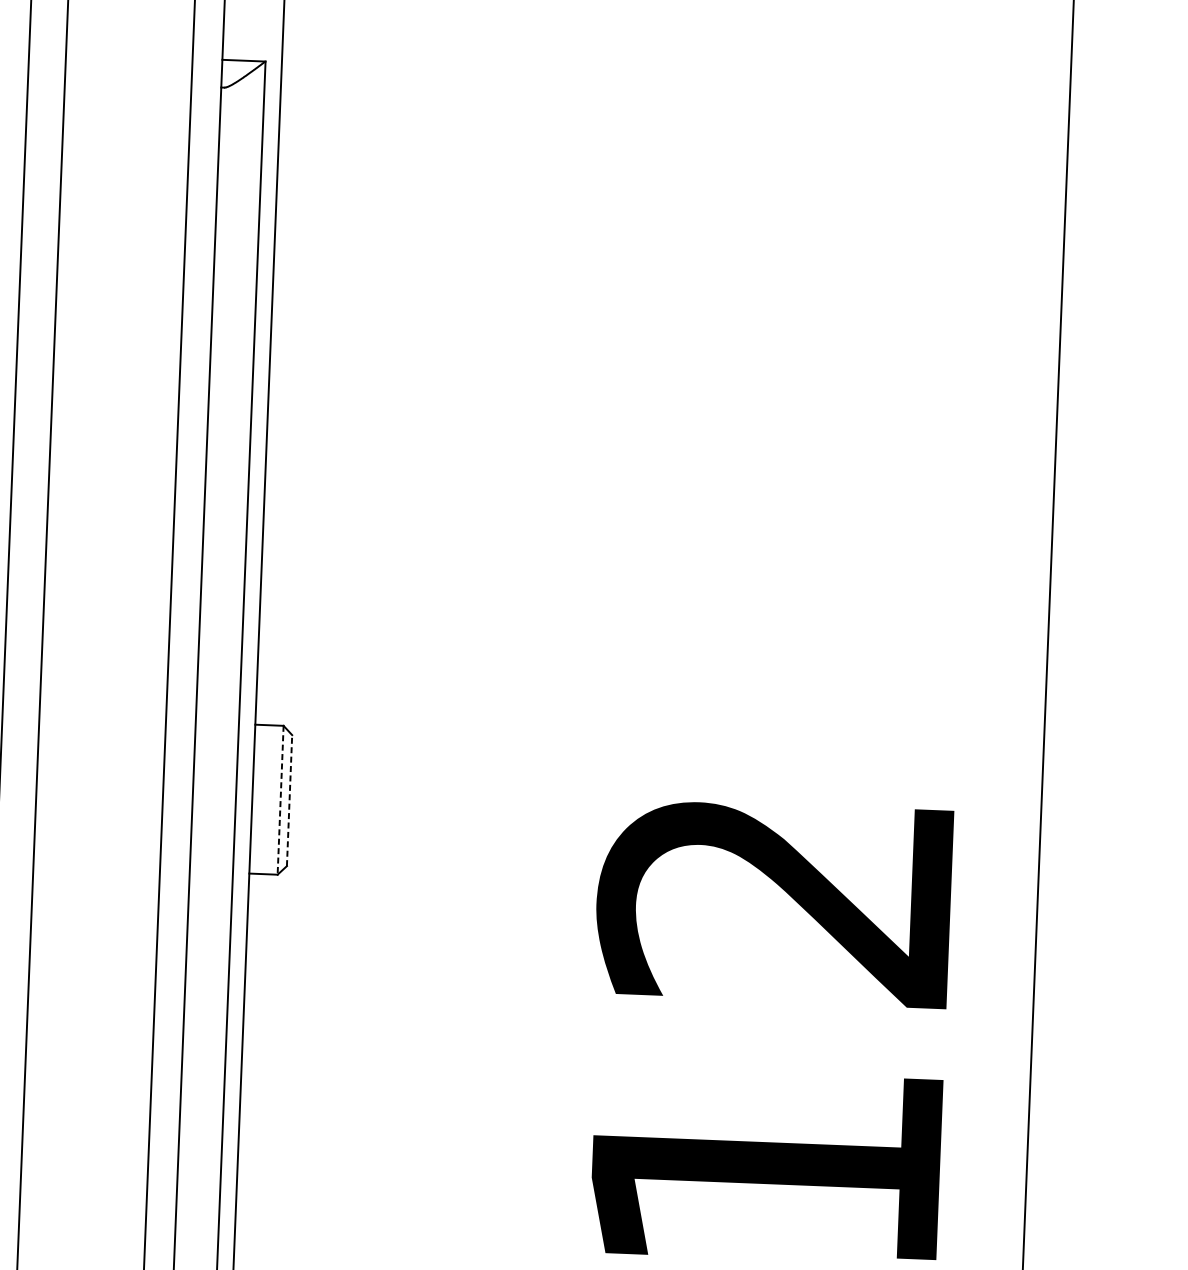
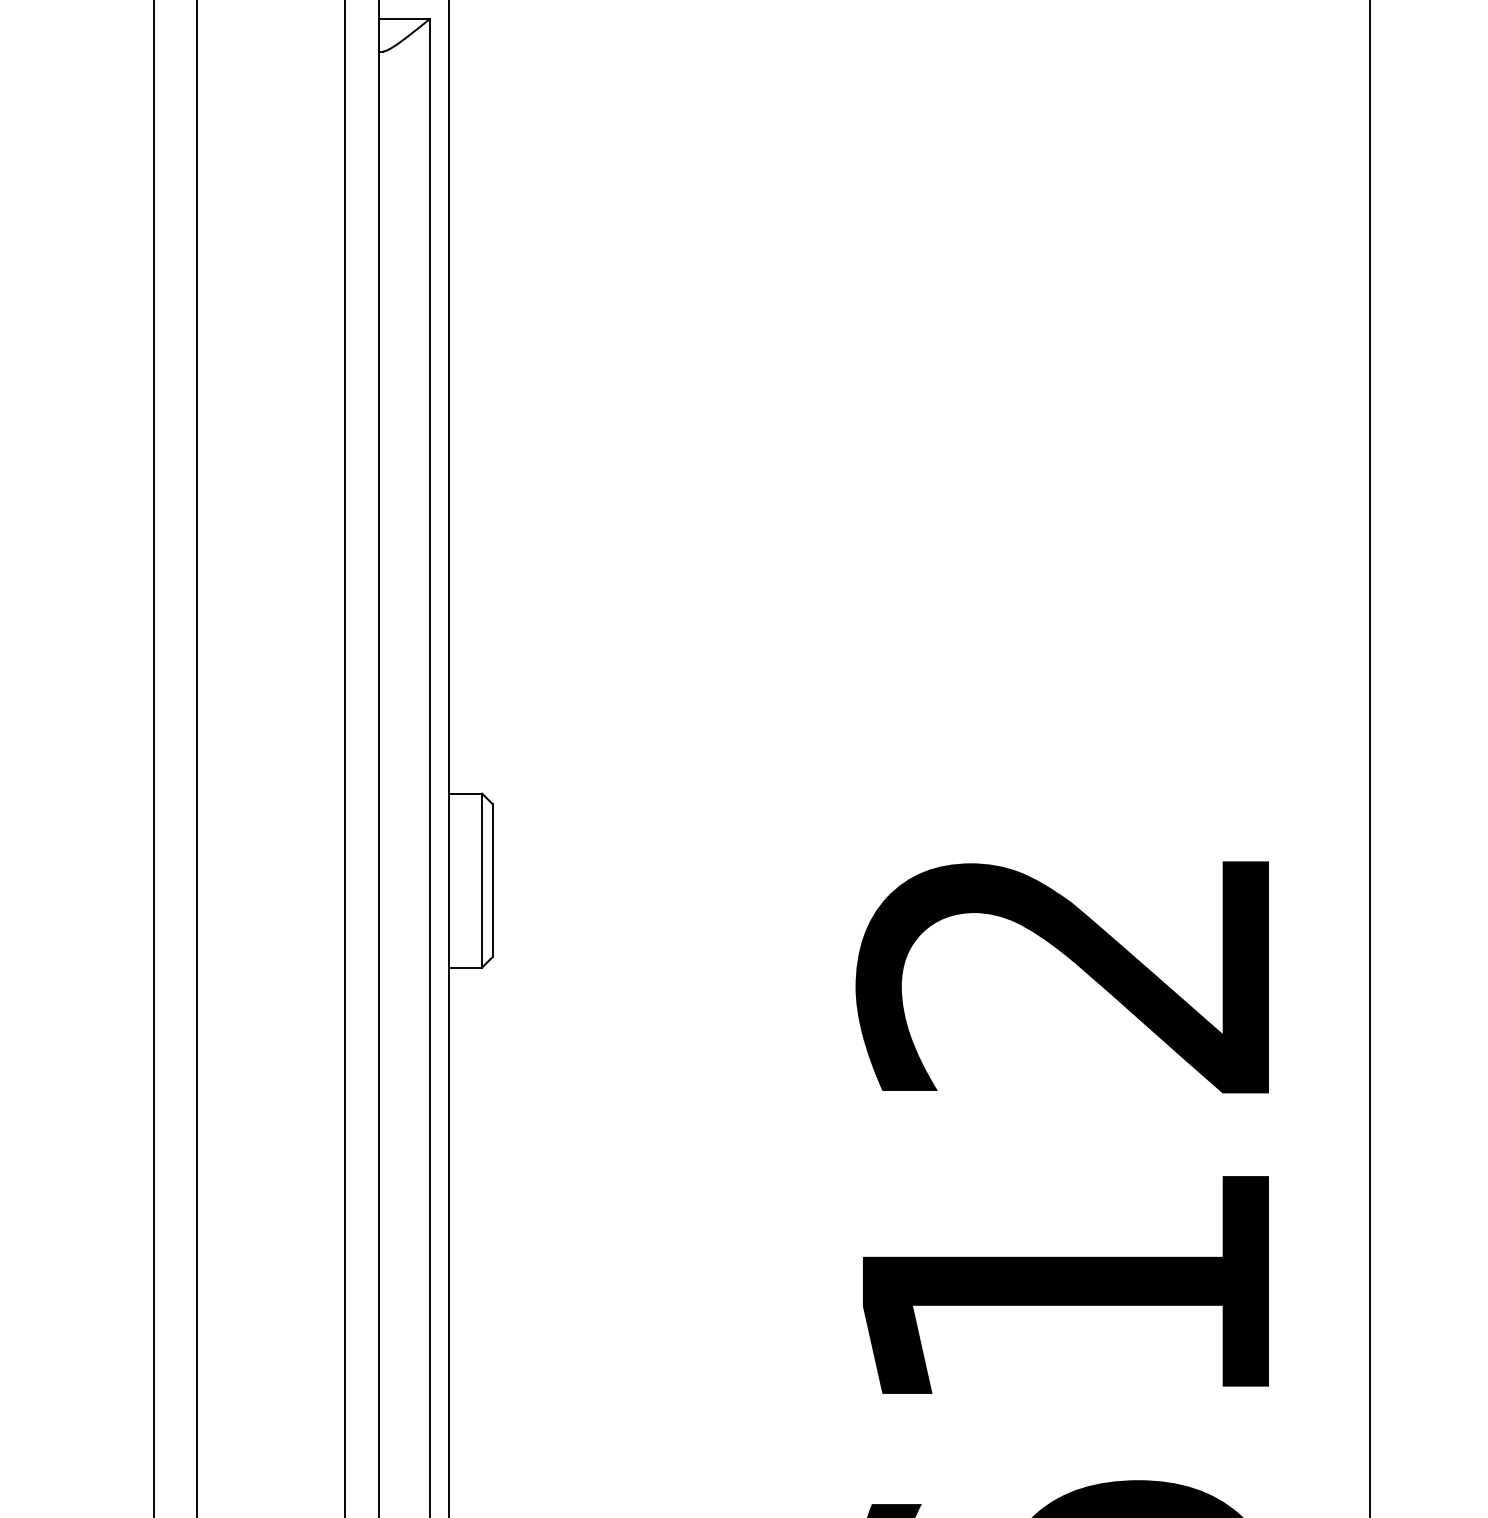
line: (289, 800) -> (492, 880), dashed -> solid
line: (280, 801) -> (482, 881), dashed -> solid

